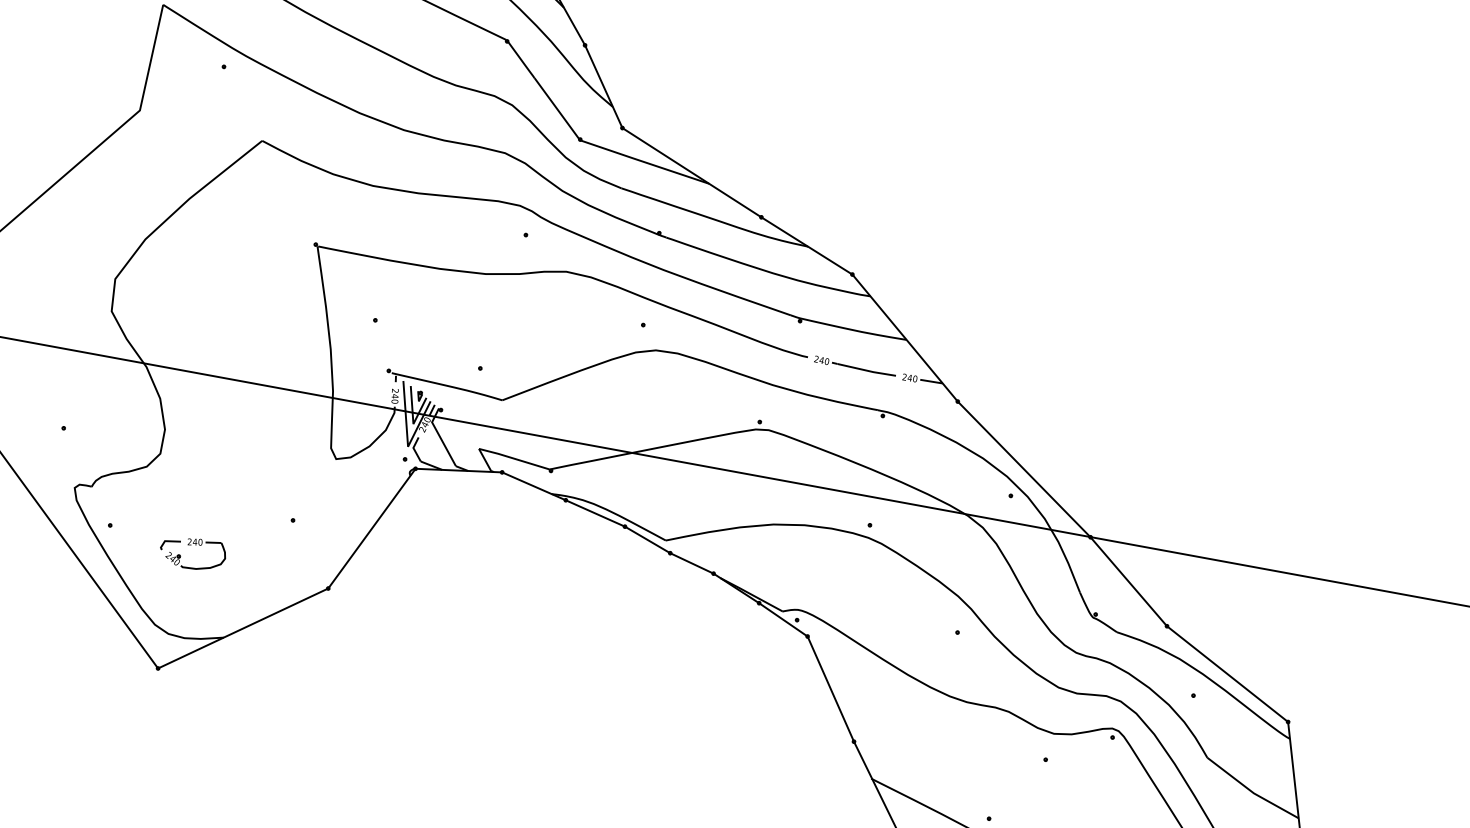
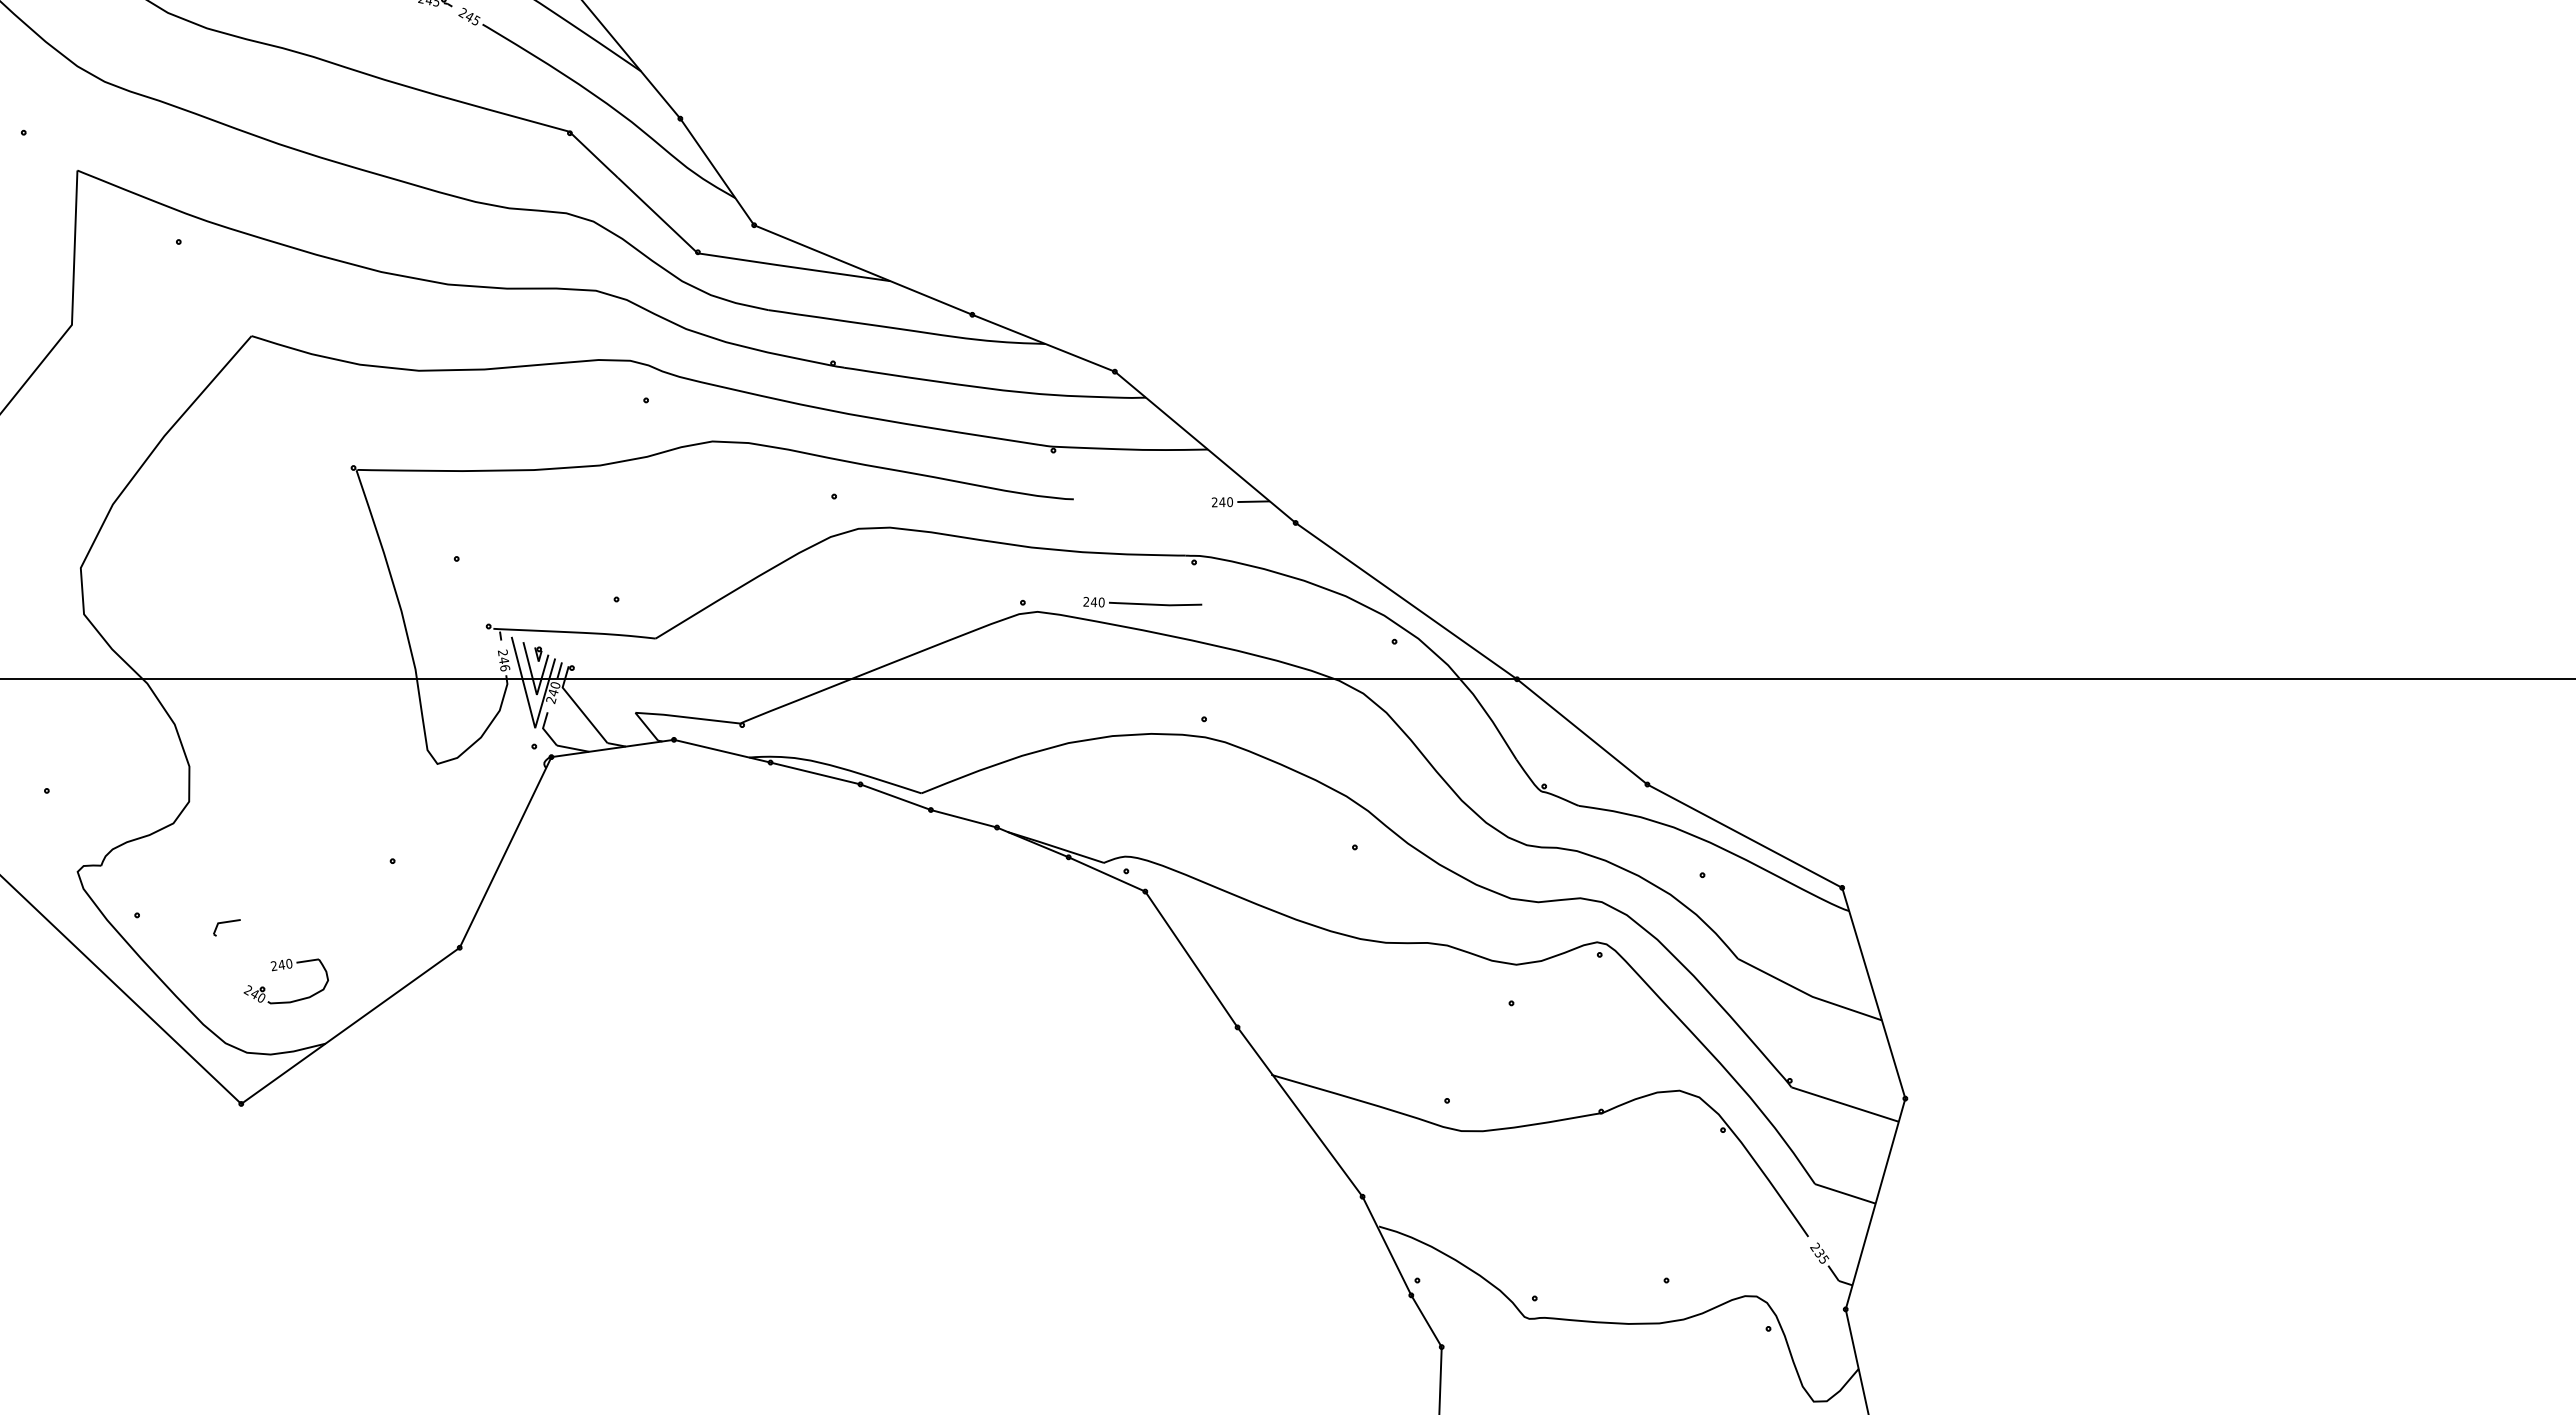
part: (855, 366) -> (1142, 602), moved
text: (395, 401) -> (505, 668), 240 -> 246
part: (196, 545) -> (284, 969), moved

